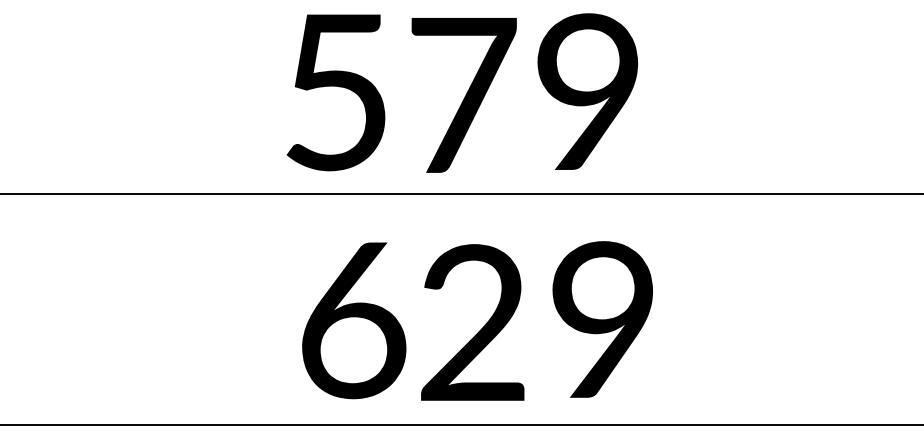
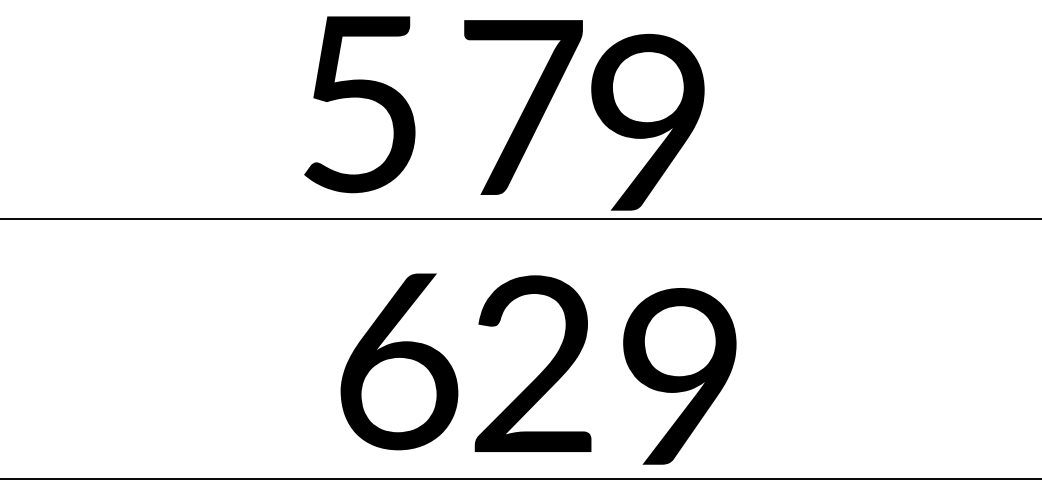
text: (587, 91) -> (647, 122), moved
text: (335, 92) -> (359, 104), moved
text: (602, 319) -> (679, 376), moved

